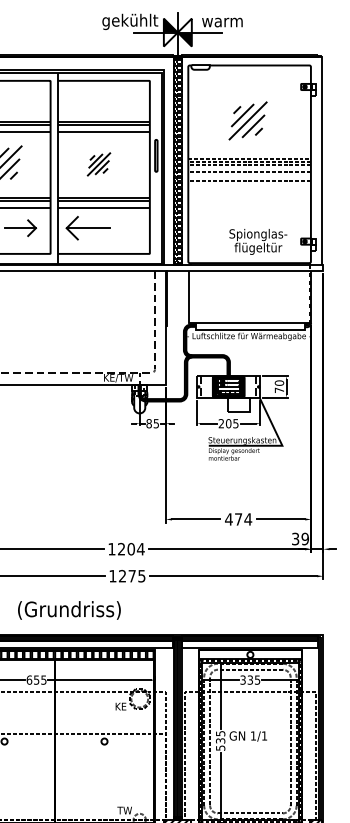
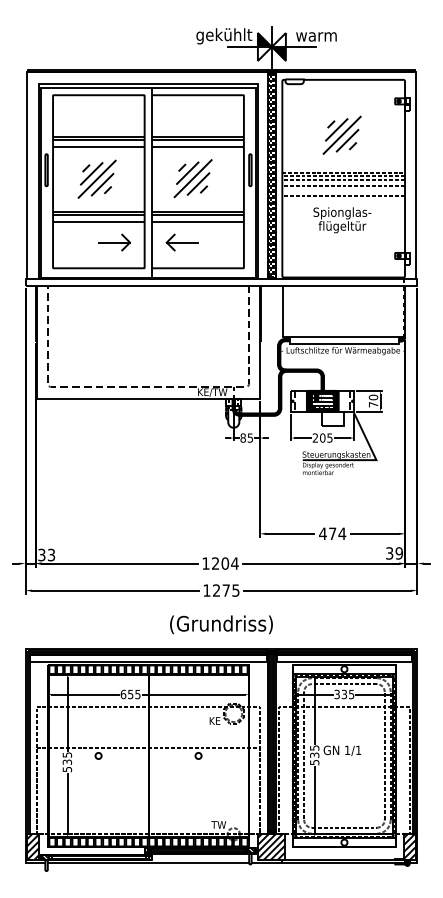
part: (98, 164) -> (192, 178), size x1.67
part: (87, 228) -> (181, 242), size x0.71
text: (258, 242) -> (342, 220), moved
text: (69, 610) -> (221, 624), moved

